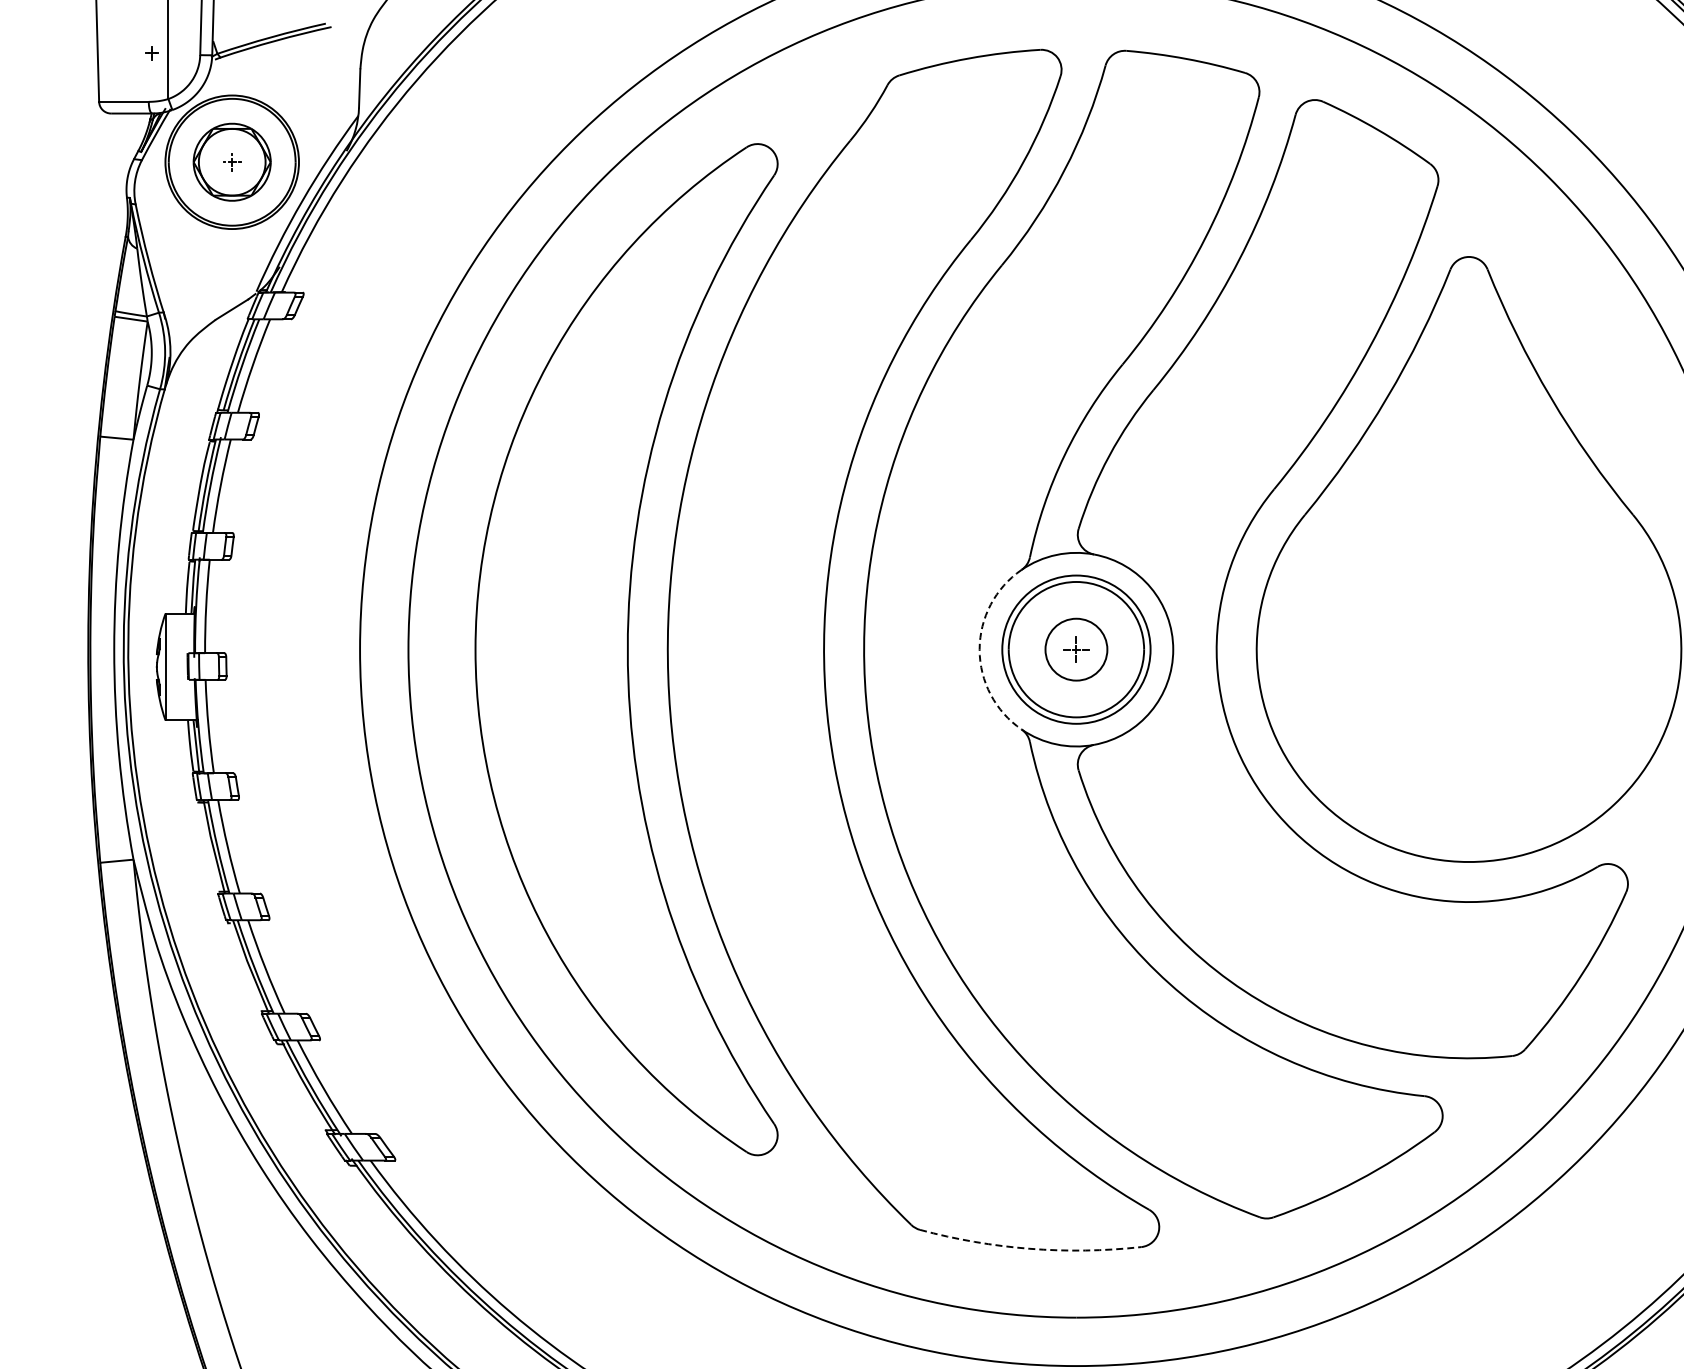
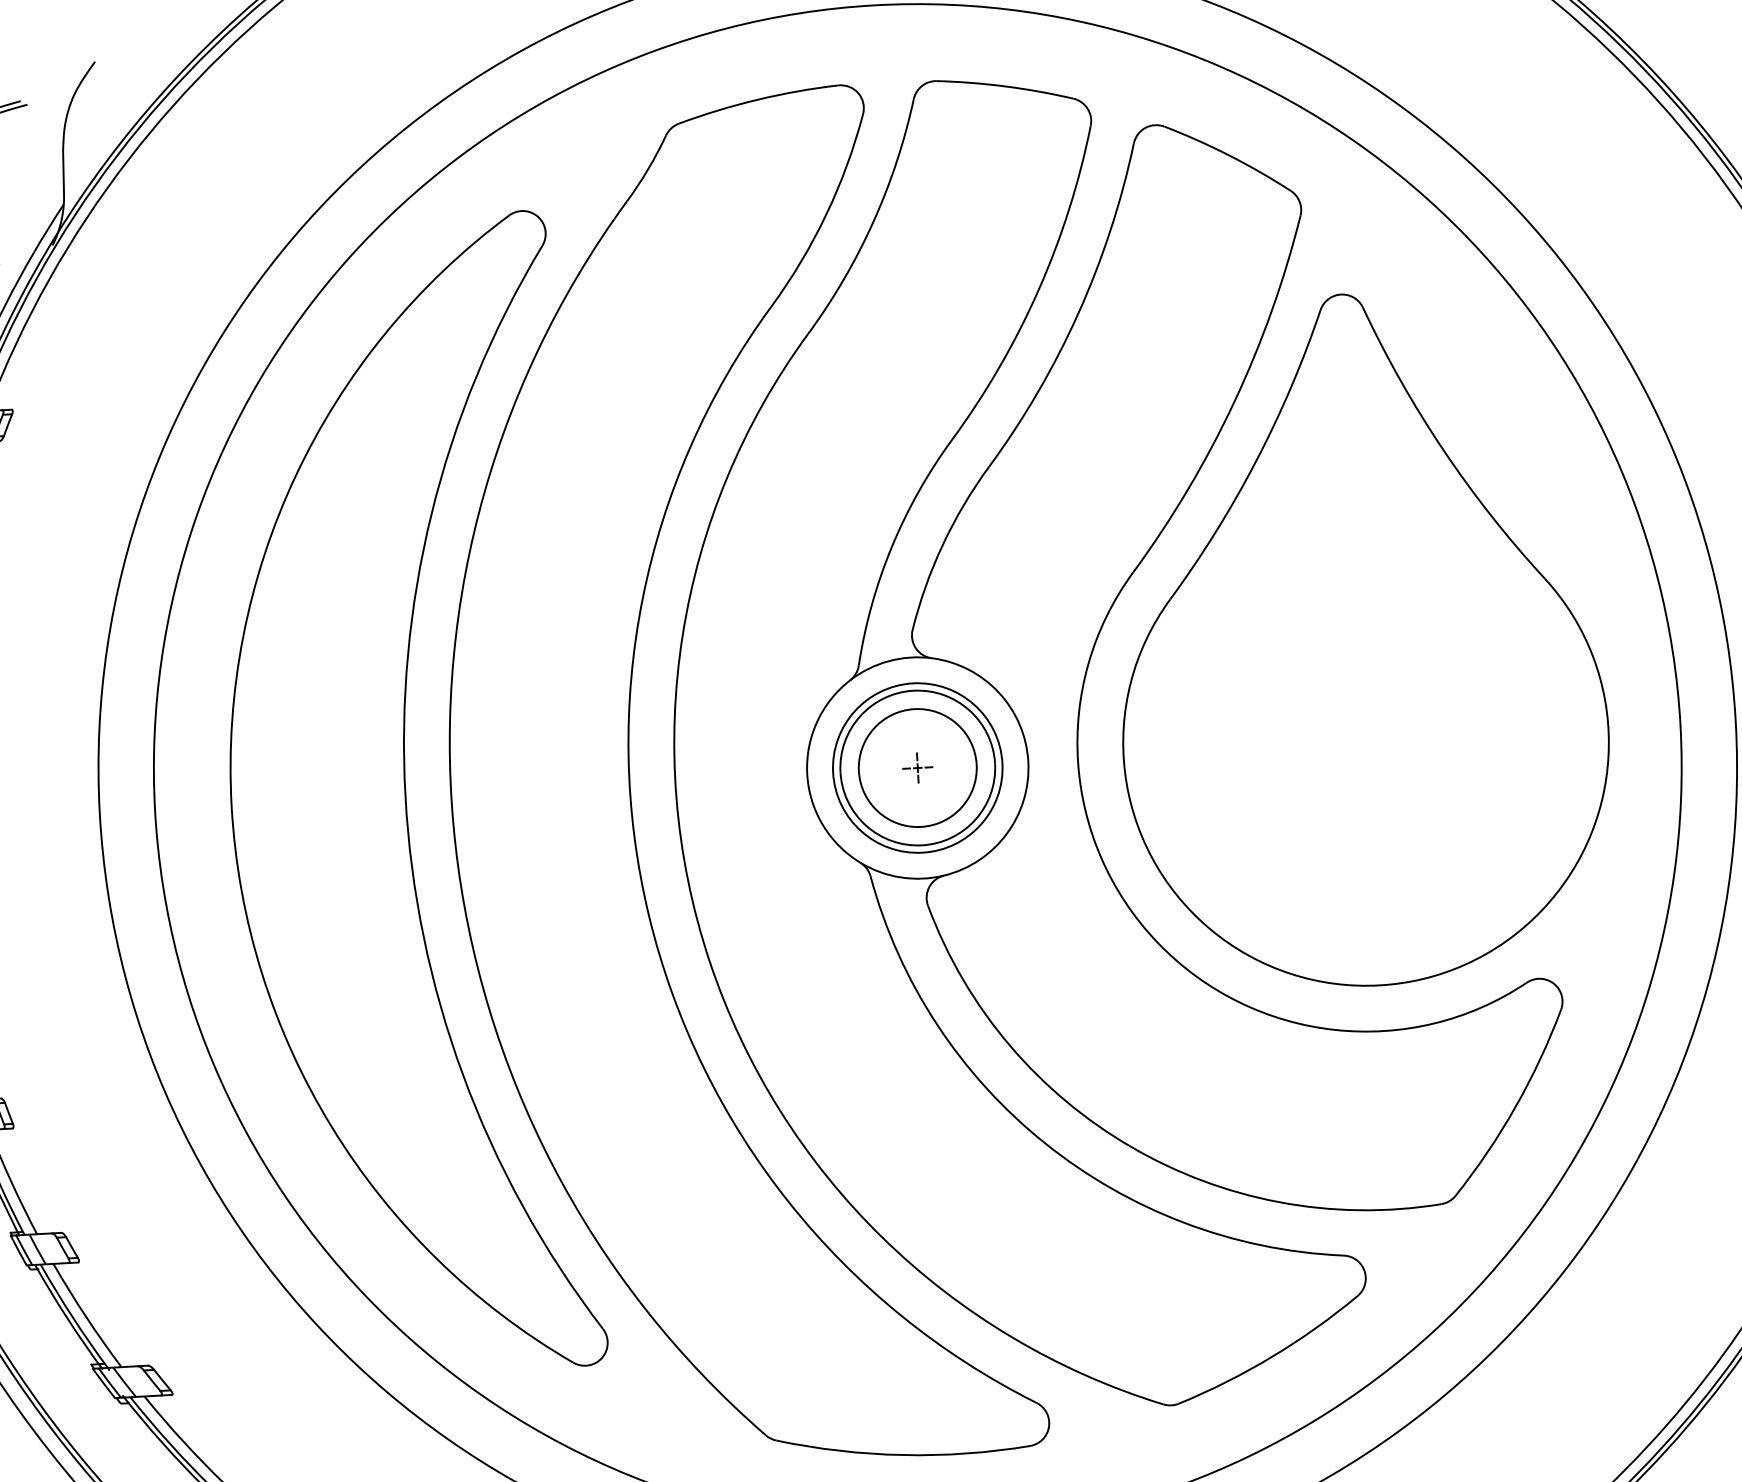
arc: (979, 649) -> (807, 774), dashed -> solid
circle: (1076, 649) -> (917, 767), size x1.67
arc: (1029, 1248) -> (902, 1454), dashed -> solid

